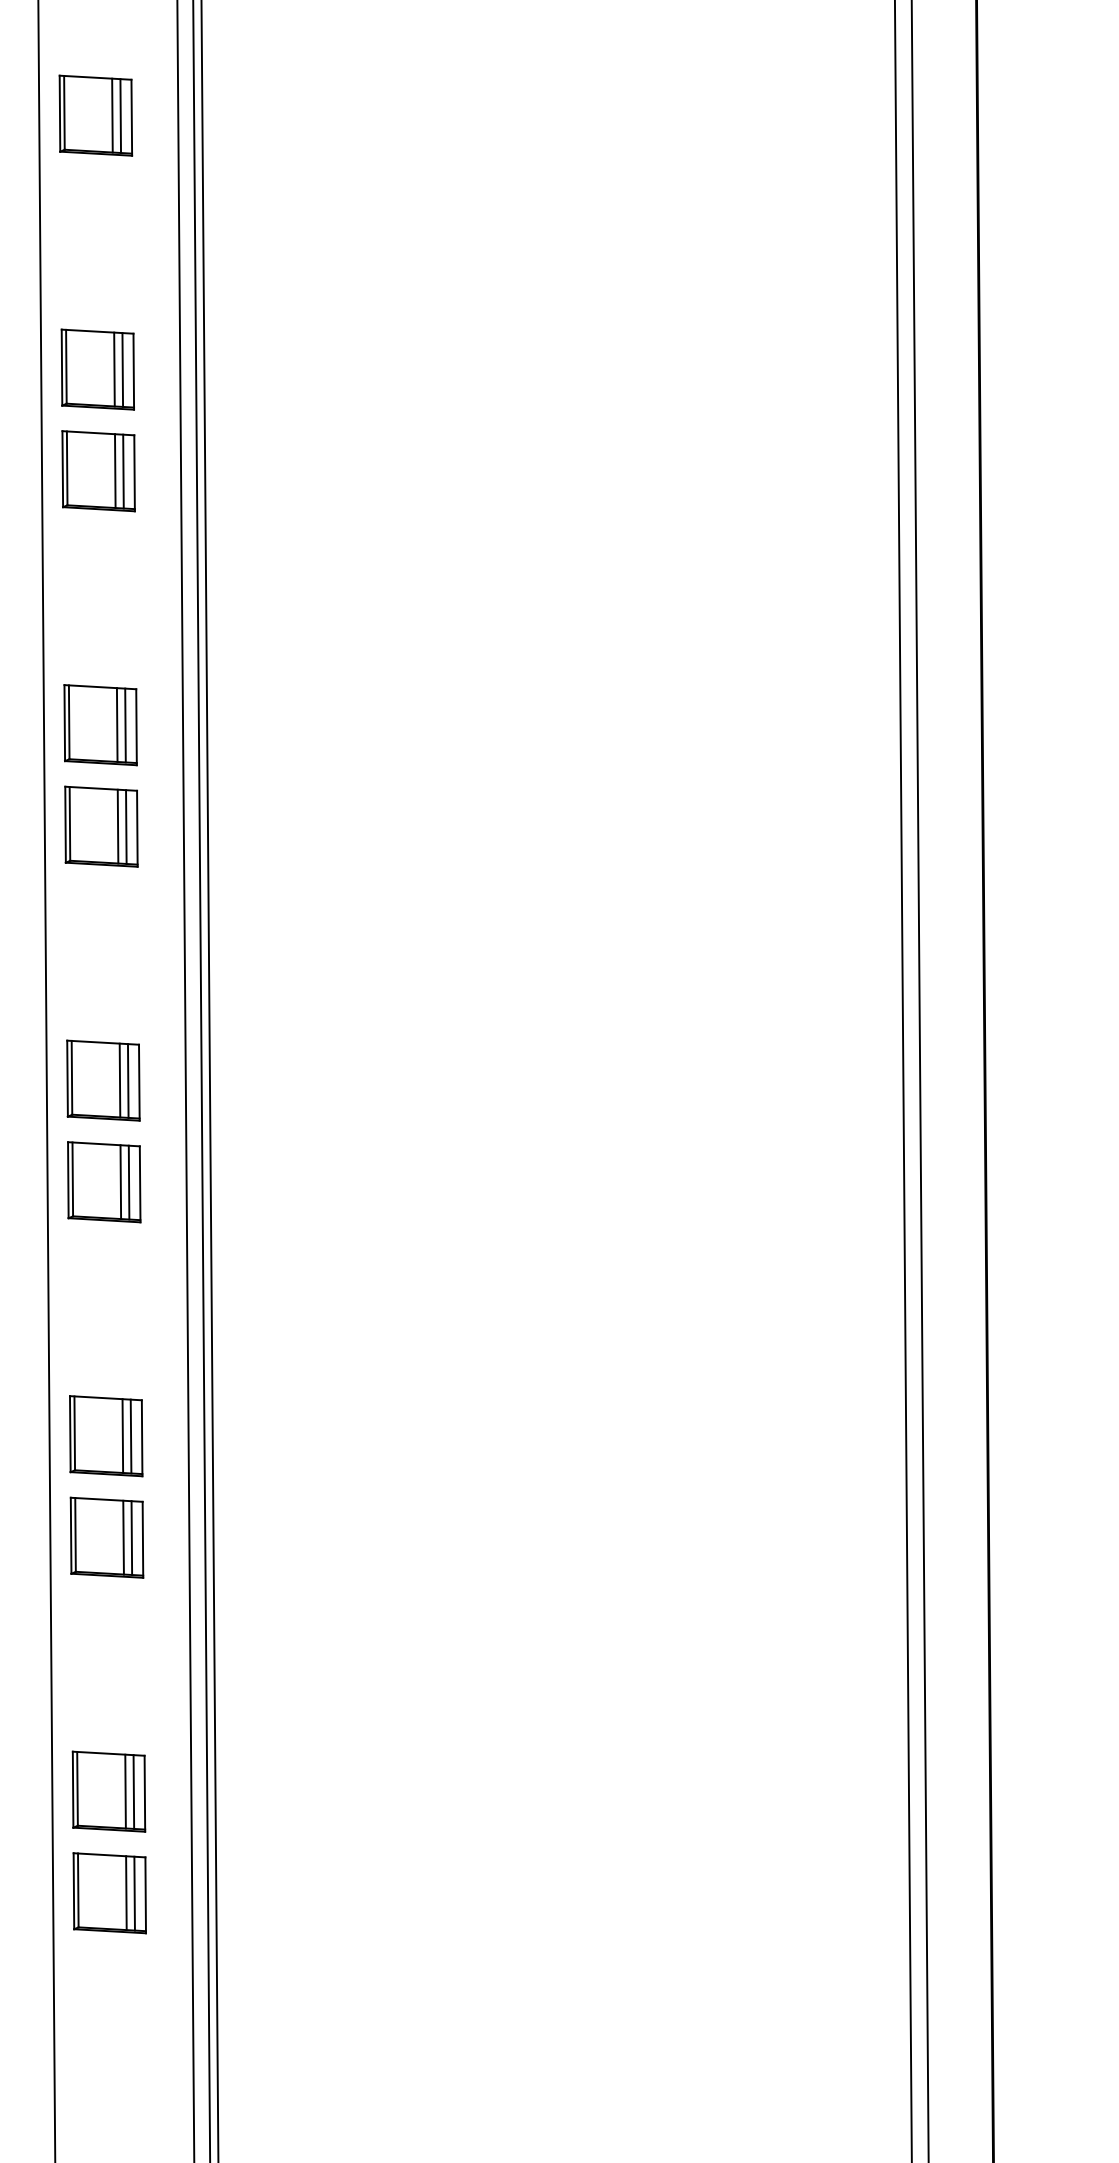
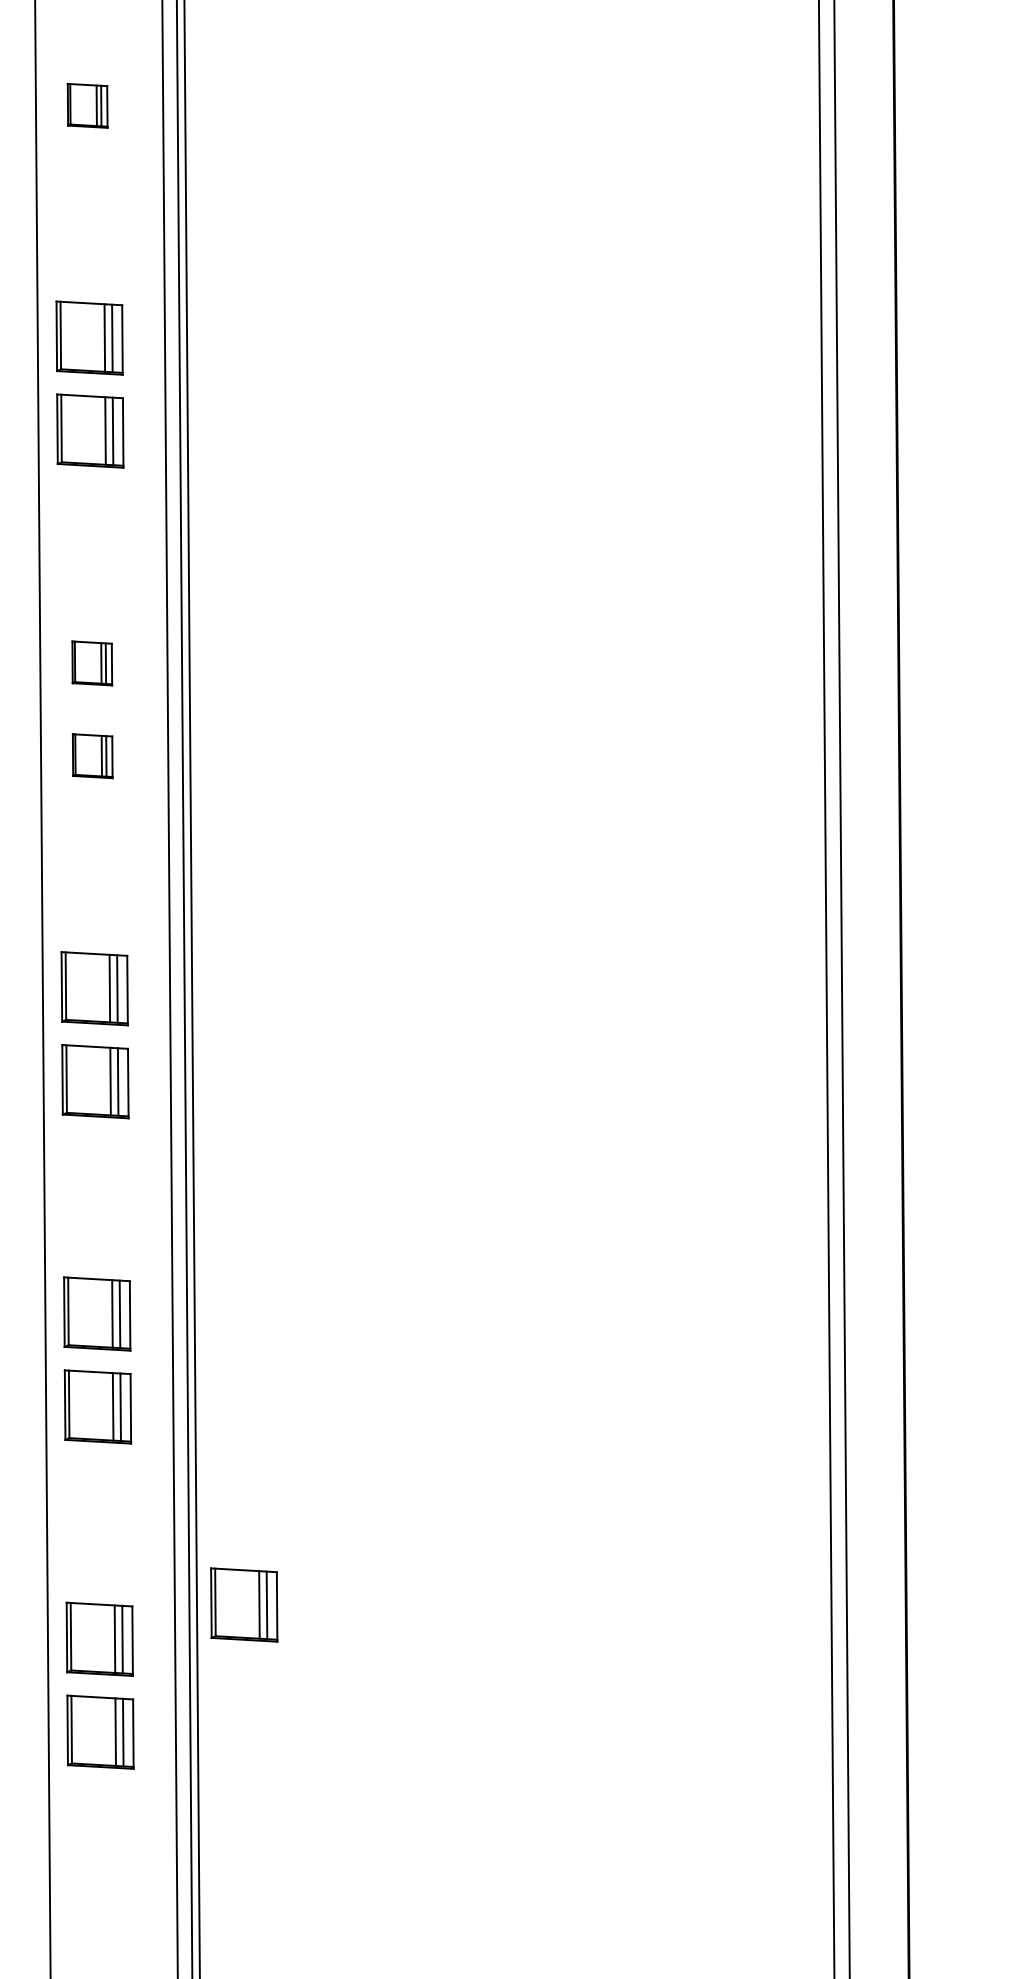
part: (95, 115) -> (87, 105), size x0.6
part: (101, 725) -> (92, 663), size x0.6
part: (101, 825) -> (92, 755), size x0.6
part: (267, 1753) -> (244, 1604), added

